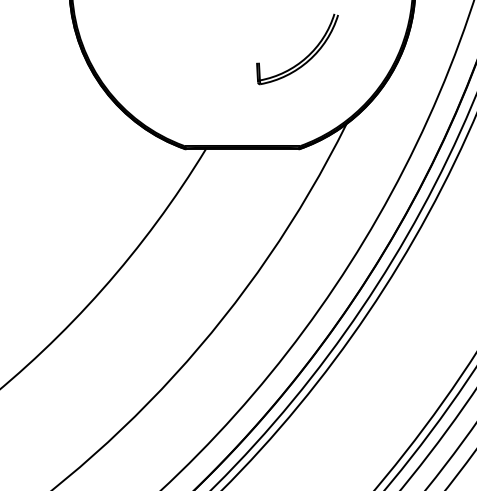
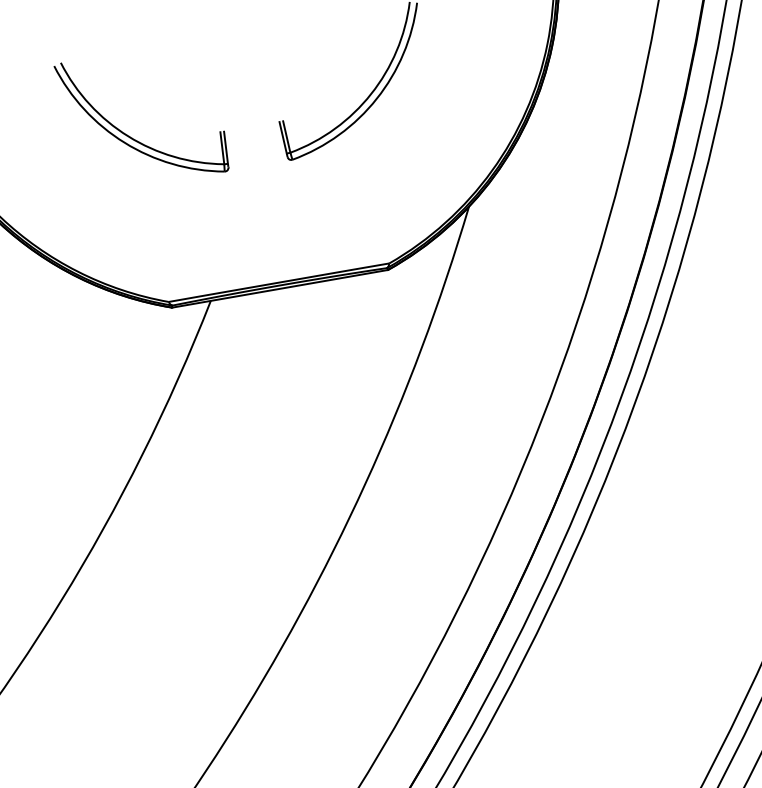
part: (182, 59) -> (136, 138), added

